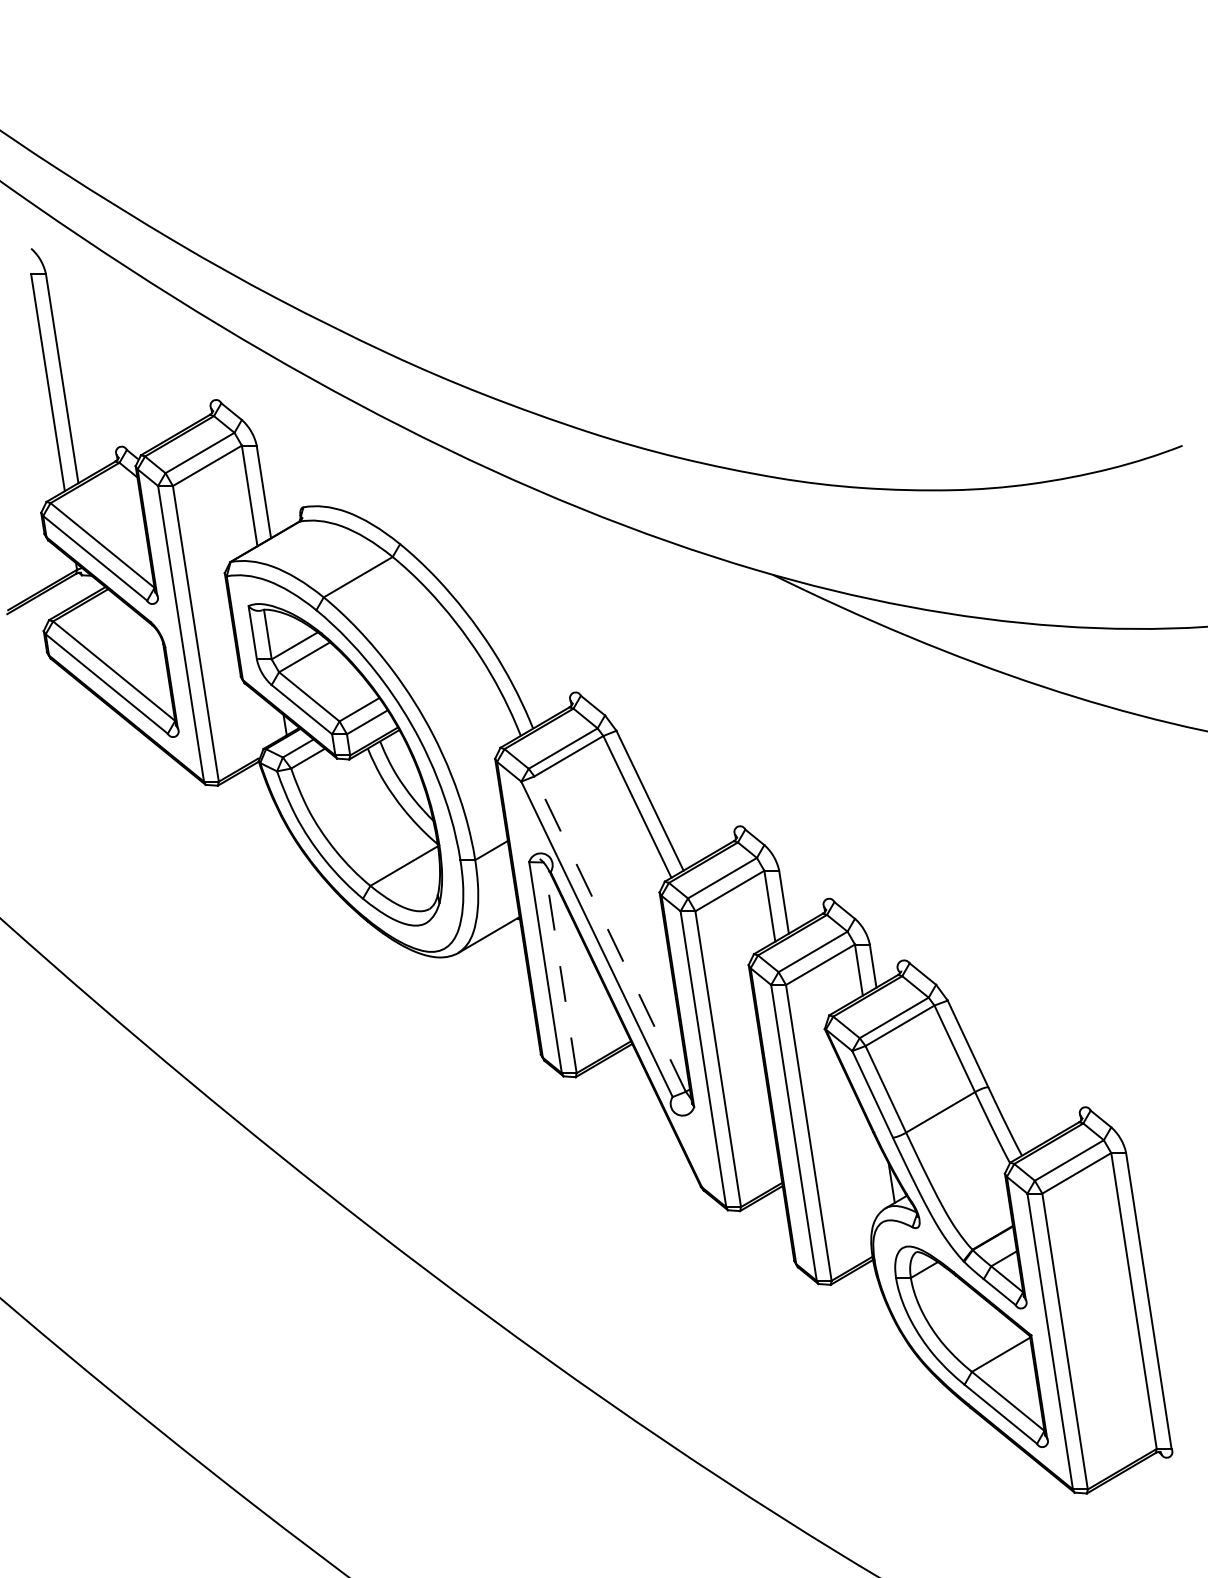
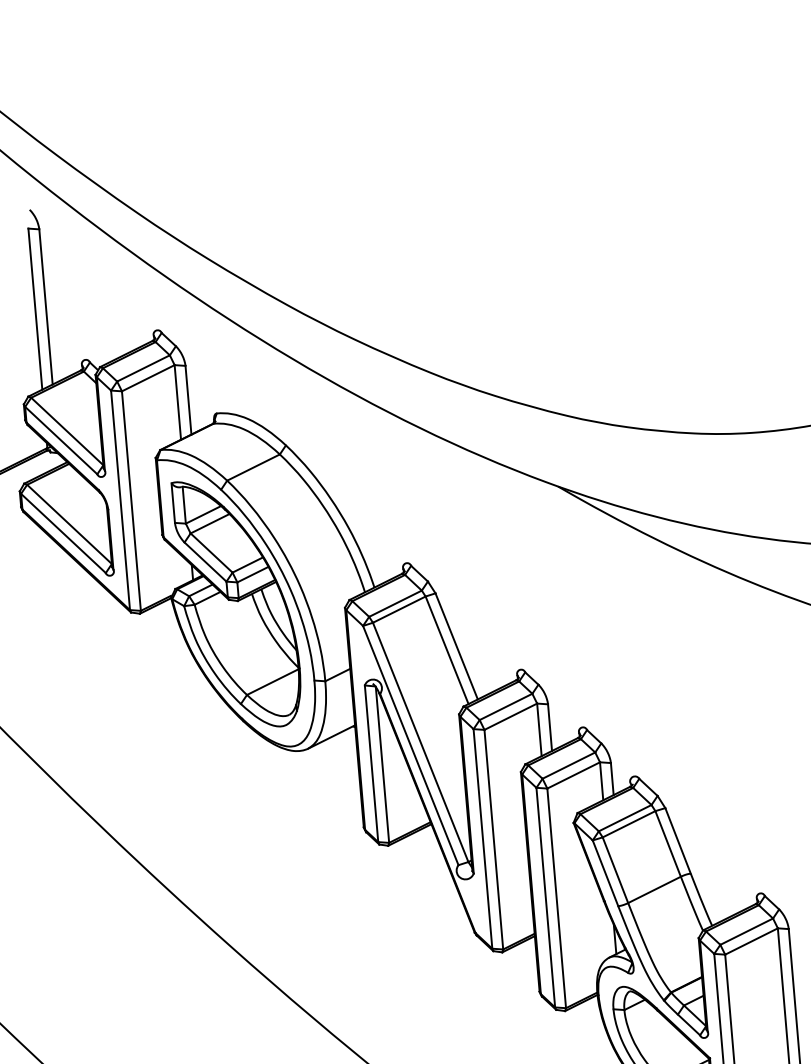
line: (610, 934) -> (420, 742), dashed -> solid
line: (560, 967) -> (382, 764), dashed -> solid

